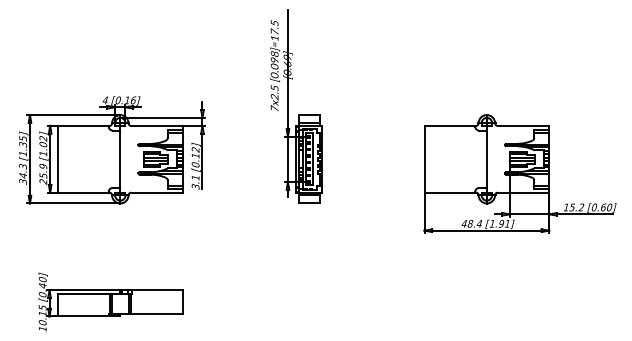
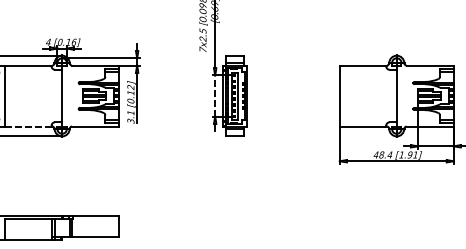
line: (287, 159) -> (214, 96), solid -> dashed
line: (83, 192) -> (28, 126), solid -> dashed

